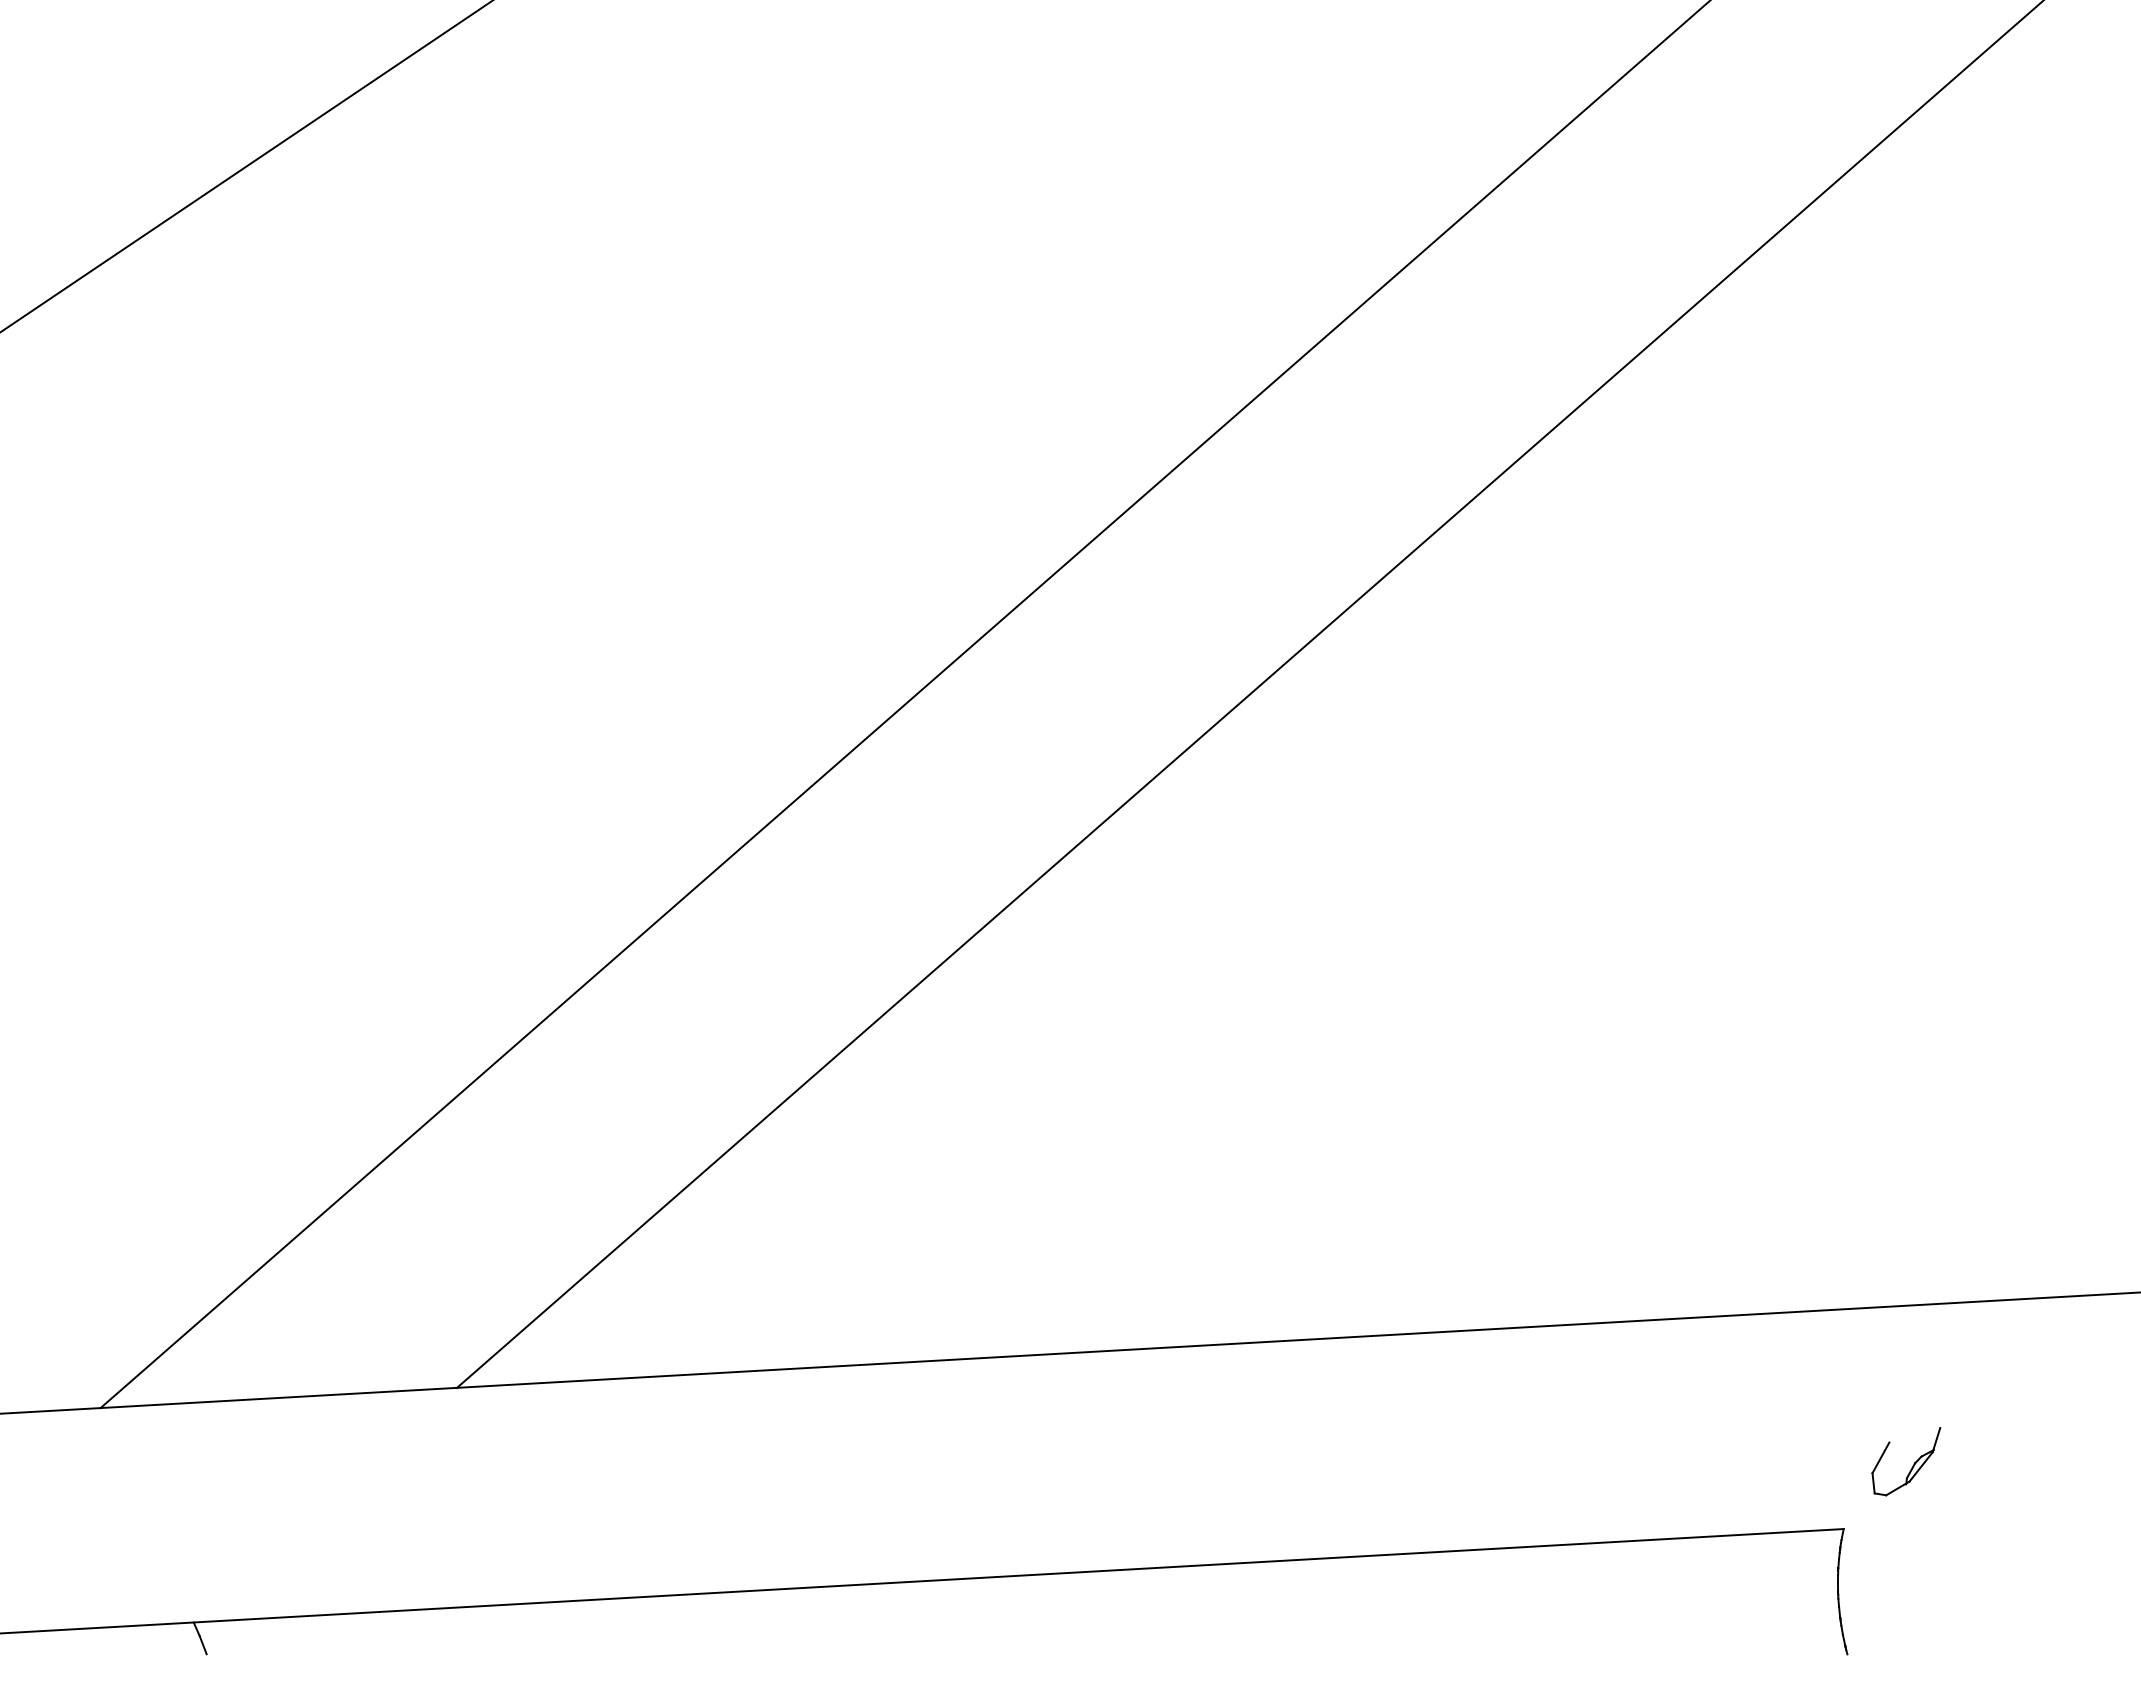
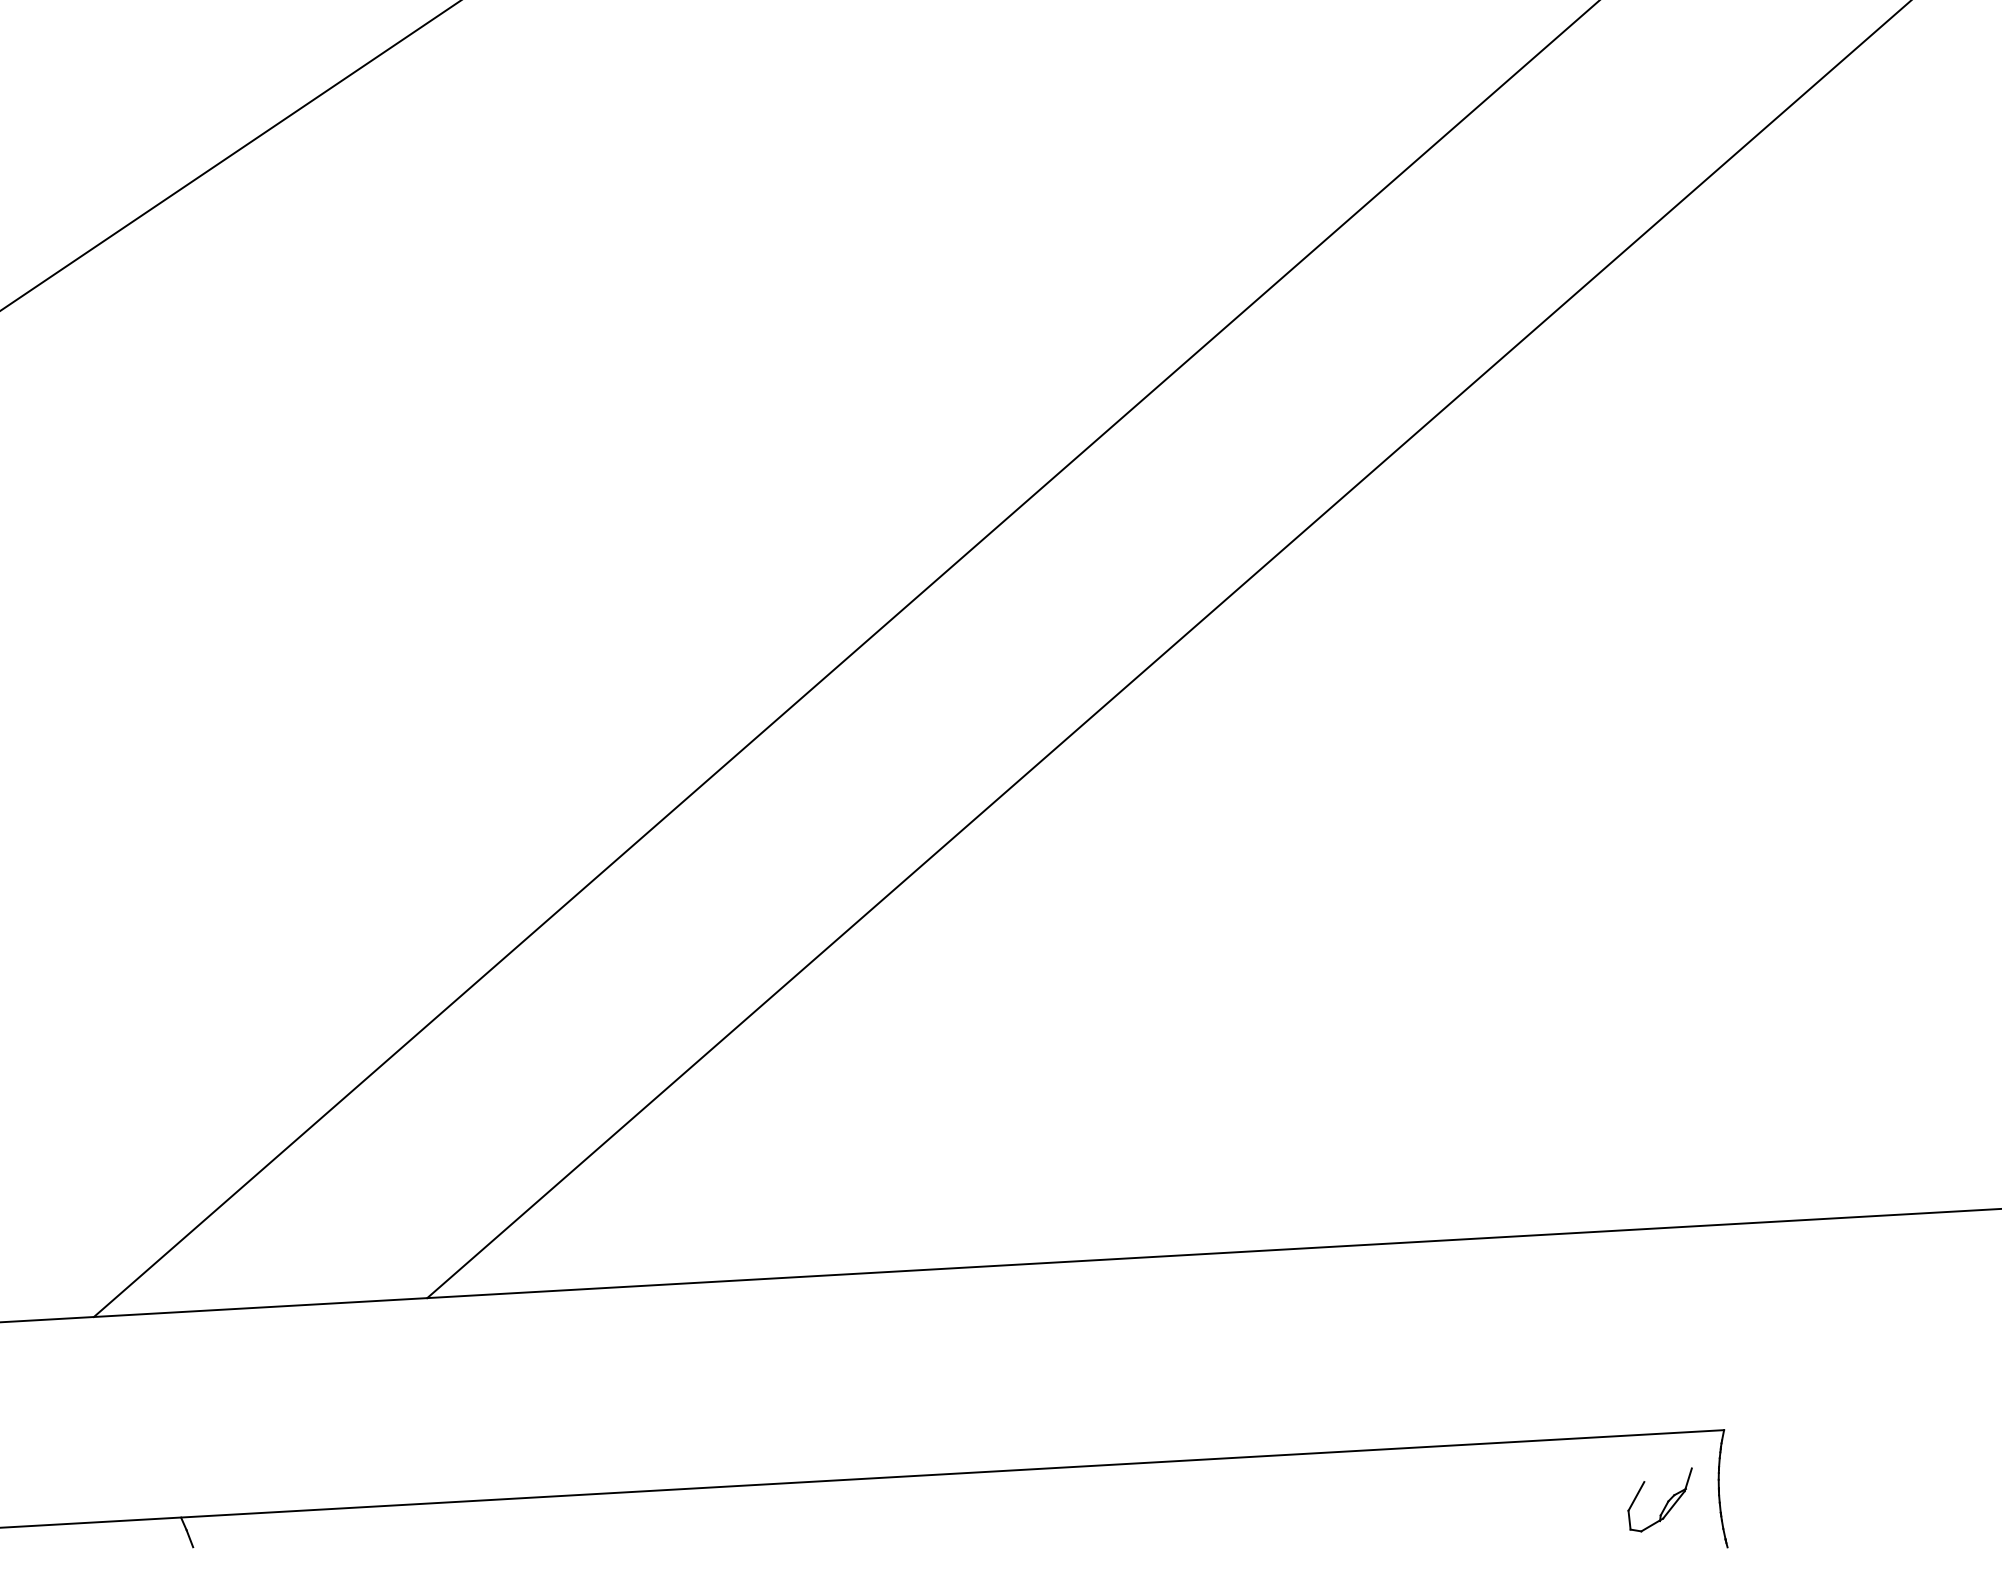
part: (1912, 1465) -> (1665, 1503), moved

